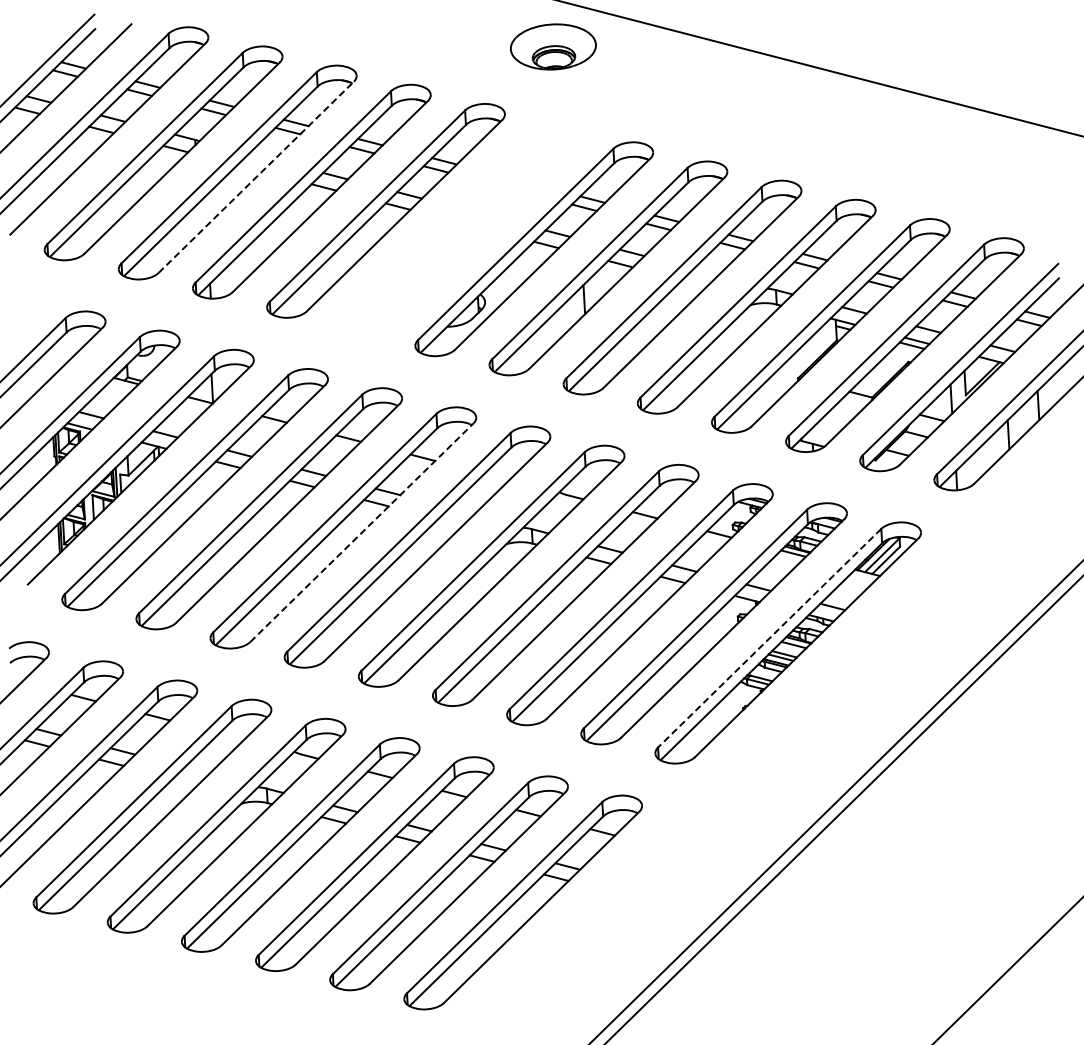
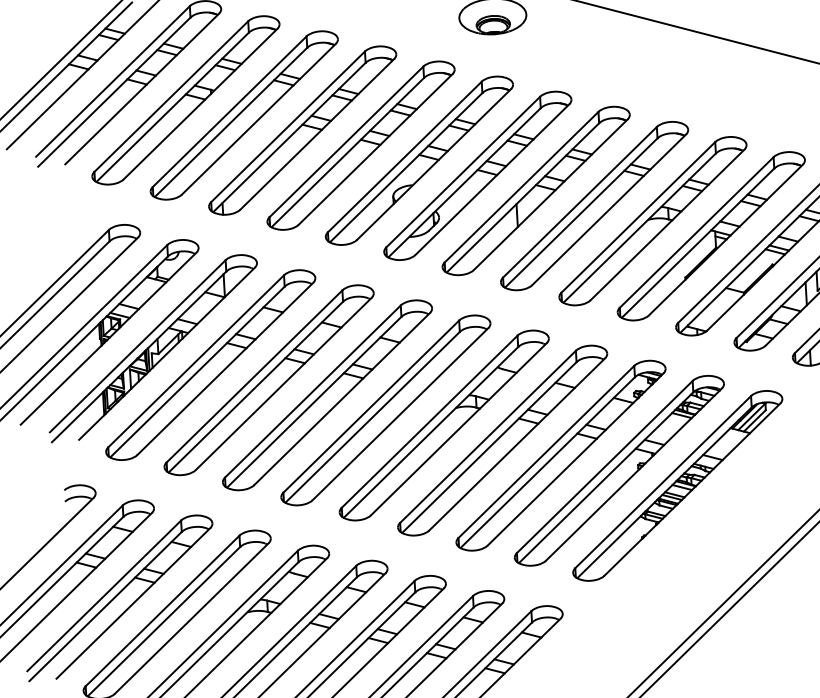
line: (256, 177) -> (259, 119), dashed -> solid
part: (459, 229) -> (418, 160), added
line: (362, 532) -> (342, 398), dashed -> solid
line: (769, 638) -> (663, 482), dashed -> solid

